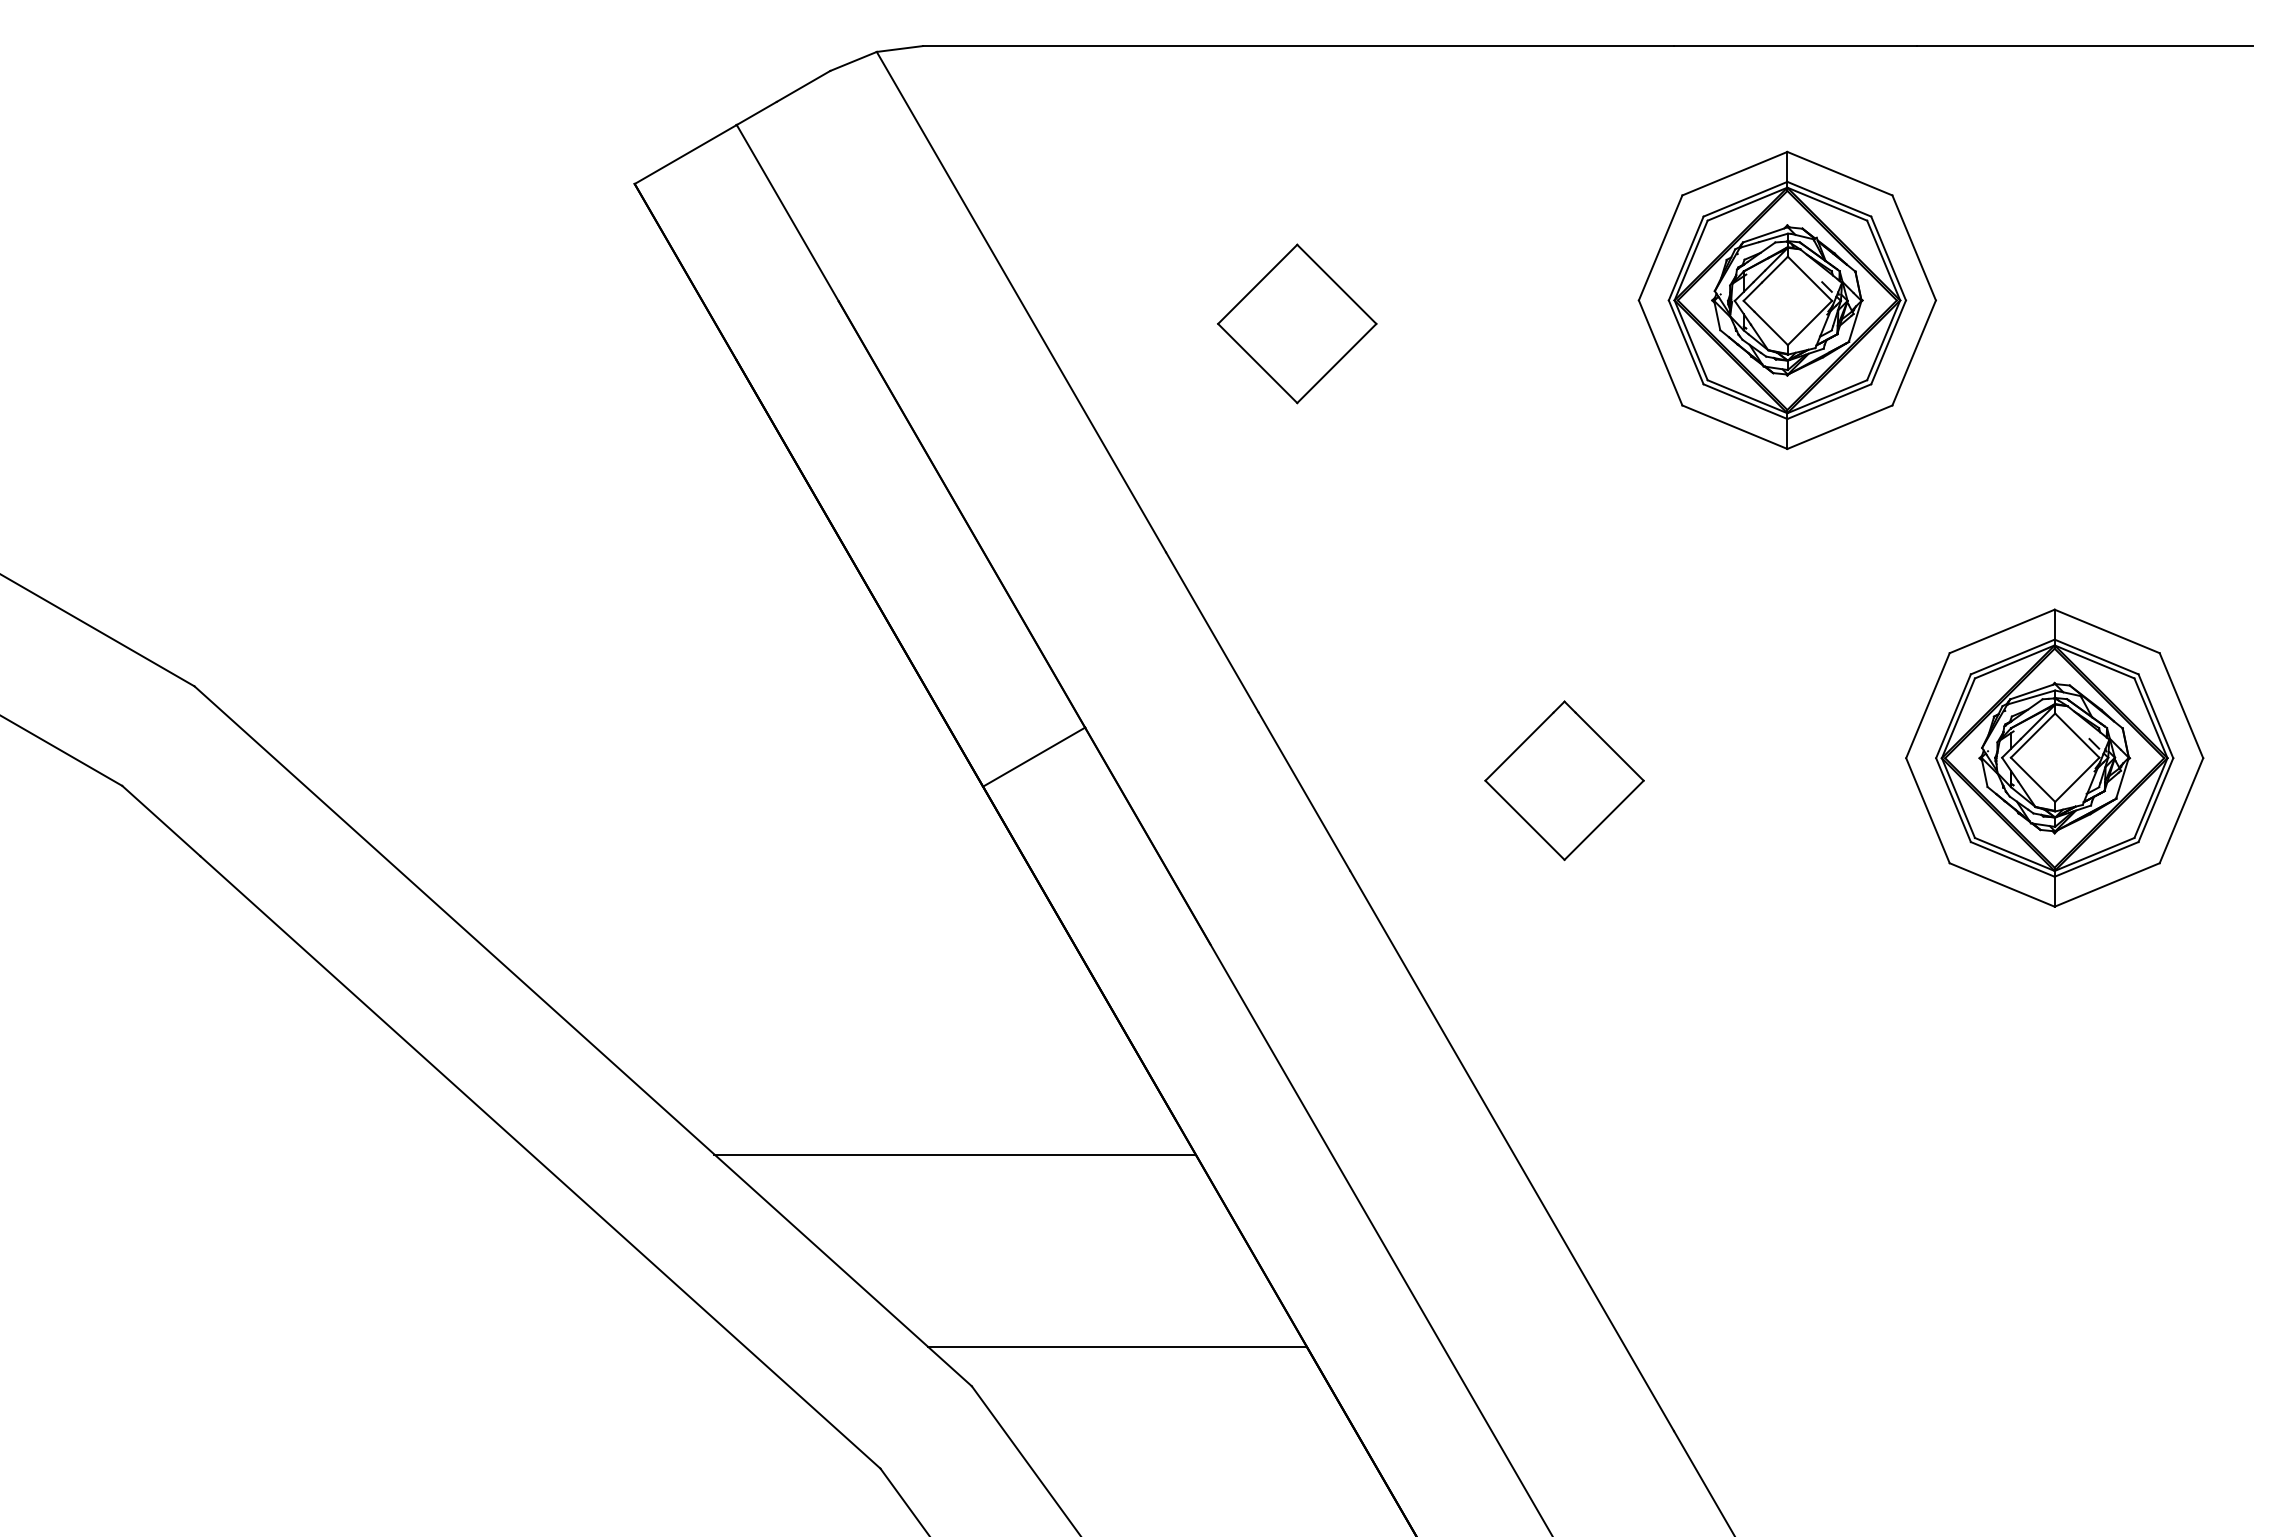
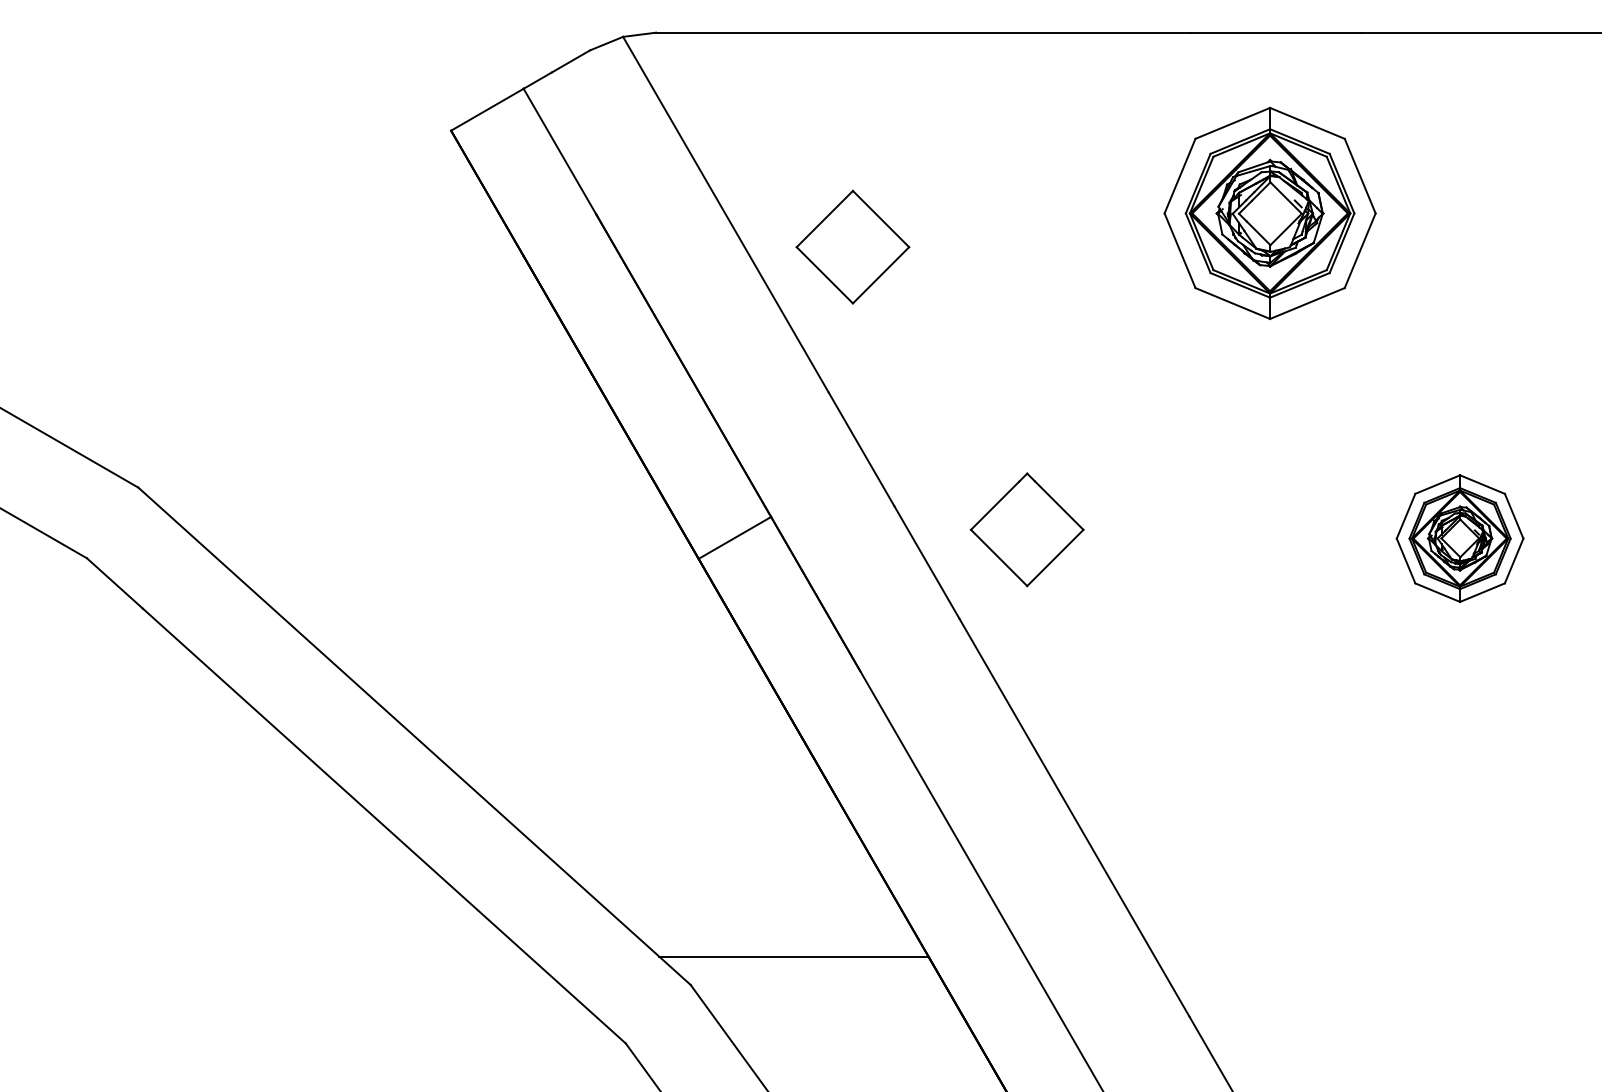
part: (1297, 323) -> (853, 246), moved
part: (2054, 757) -> (1459, 538), size x0.6
part: (1564, 780) -> (1027, 529), moved
line: (954, 1154) -> (678, 820), removed

